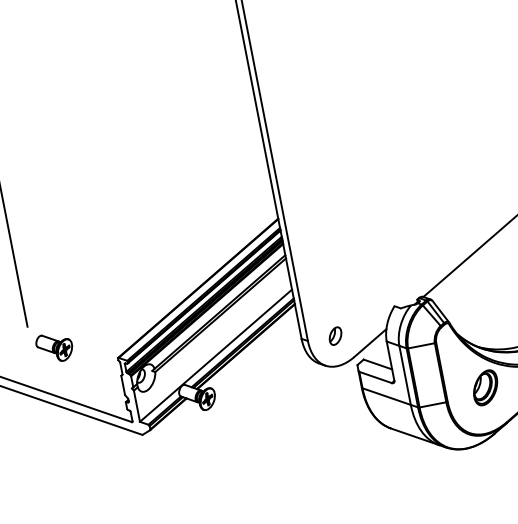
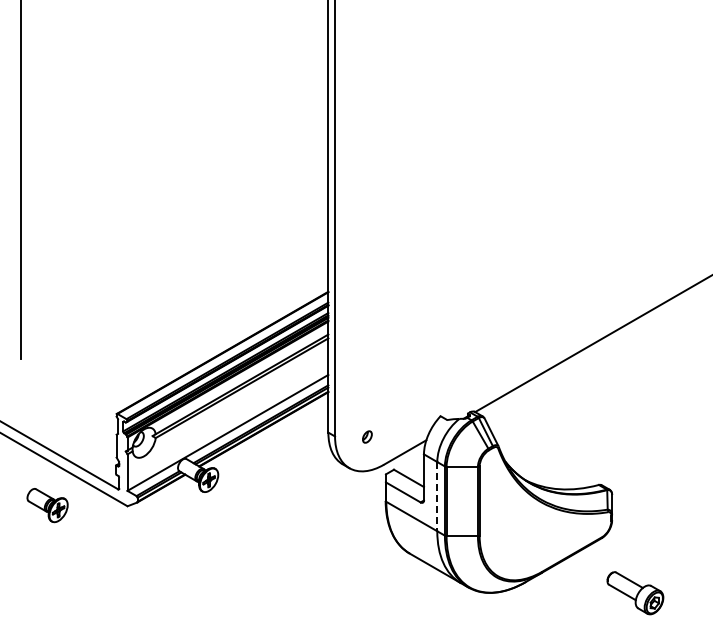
part: (335, 335) -> (367, 436), size x0.6
part: (54, 347) -> (47, 505), moved
line: (405, 375) -> (437, 496), solid -> dashed
part: (485, 387) -> (525, 528), removed

